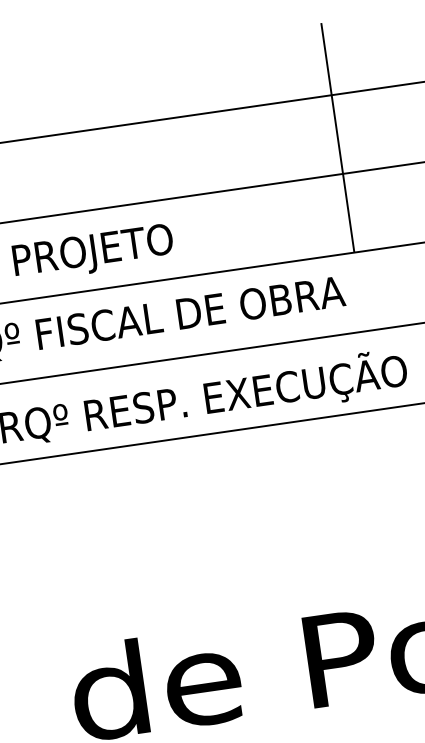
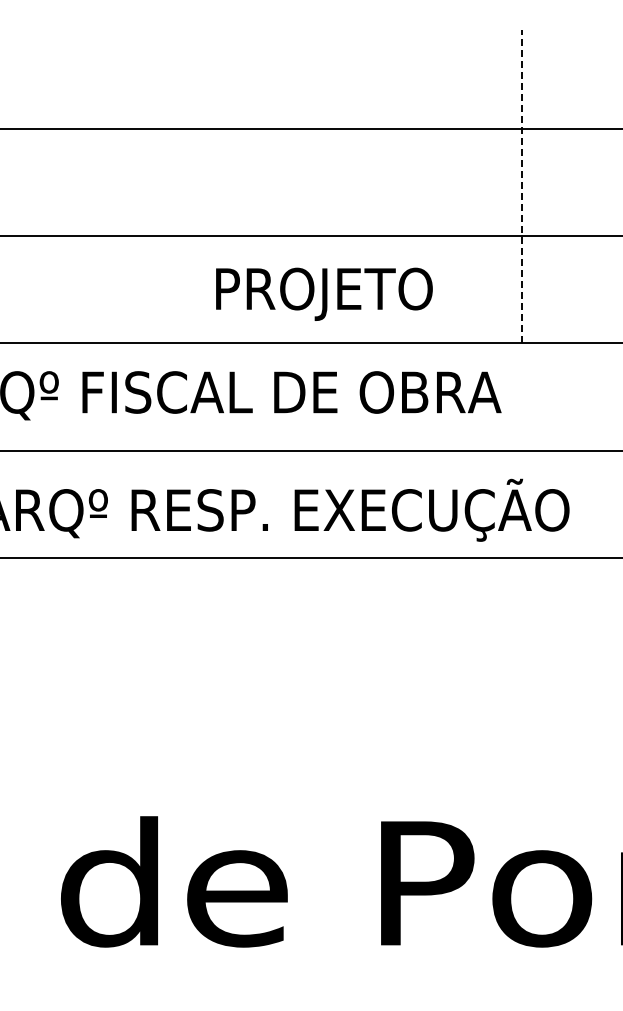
line: (338, 137) -> (522, 186), solid -> dashed
text: (93, 252) -> (324, 293), moved

